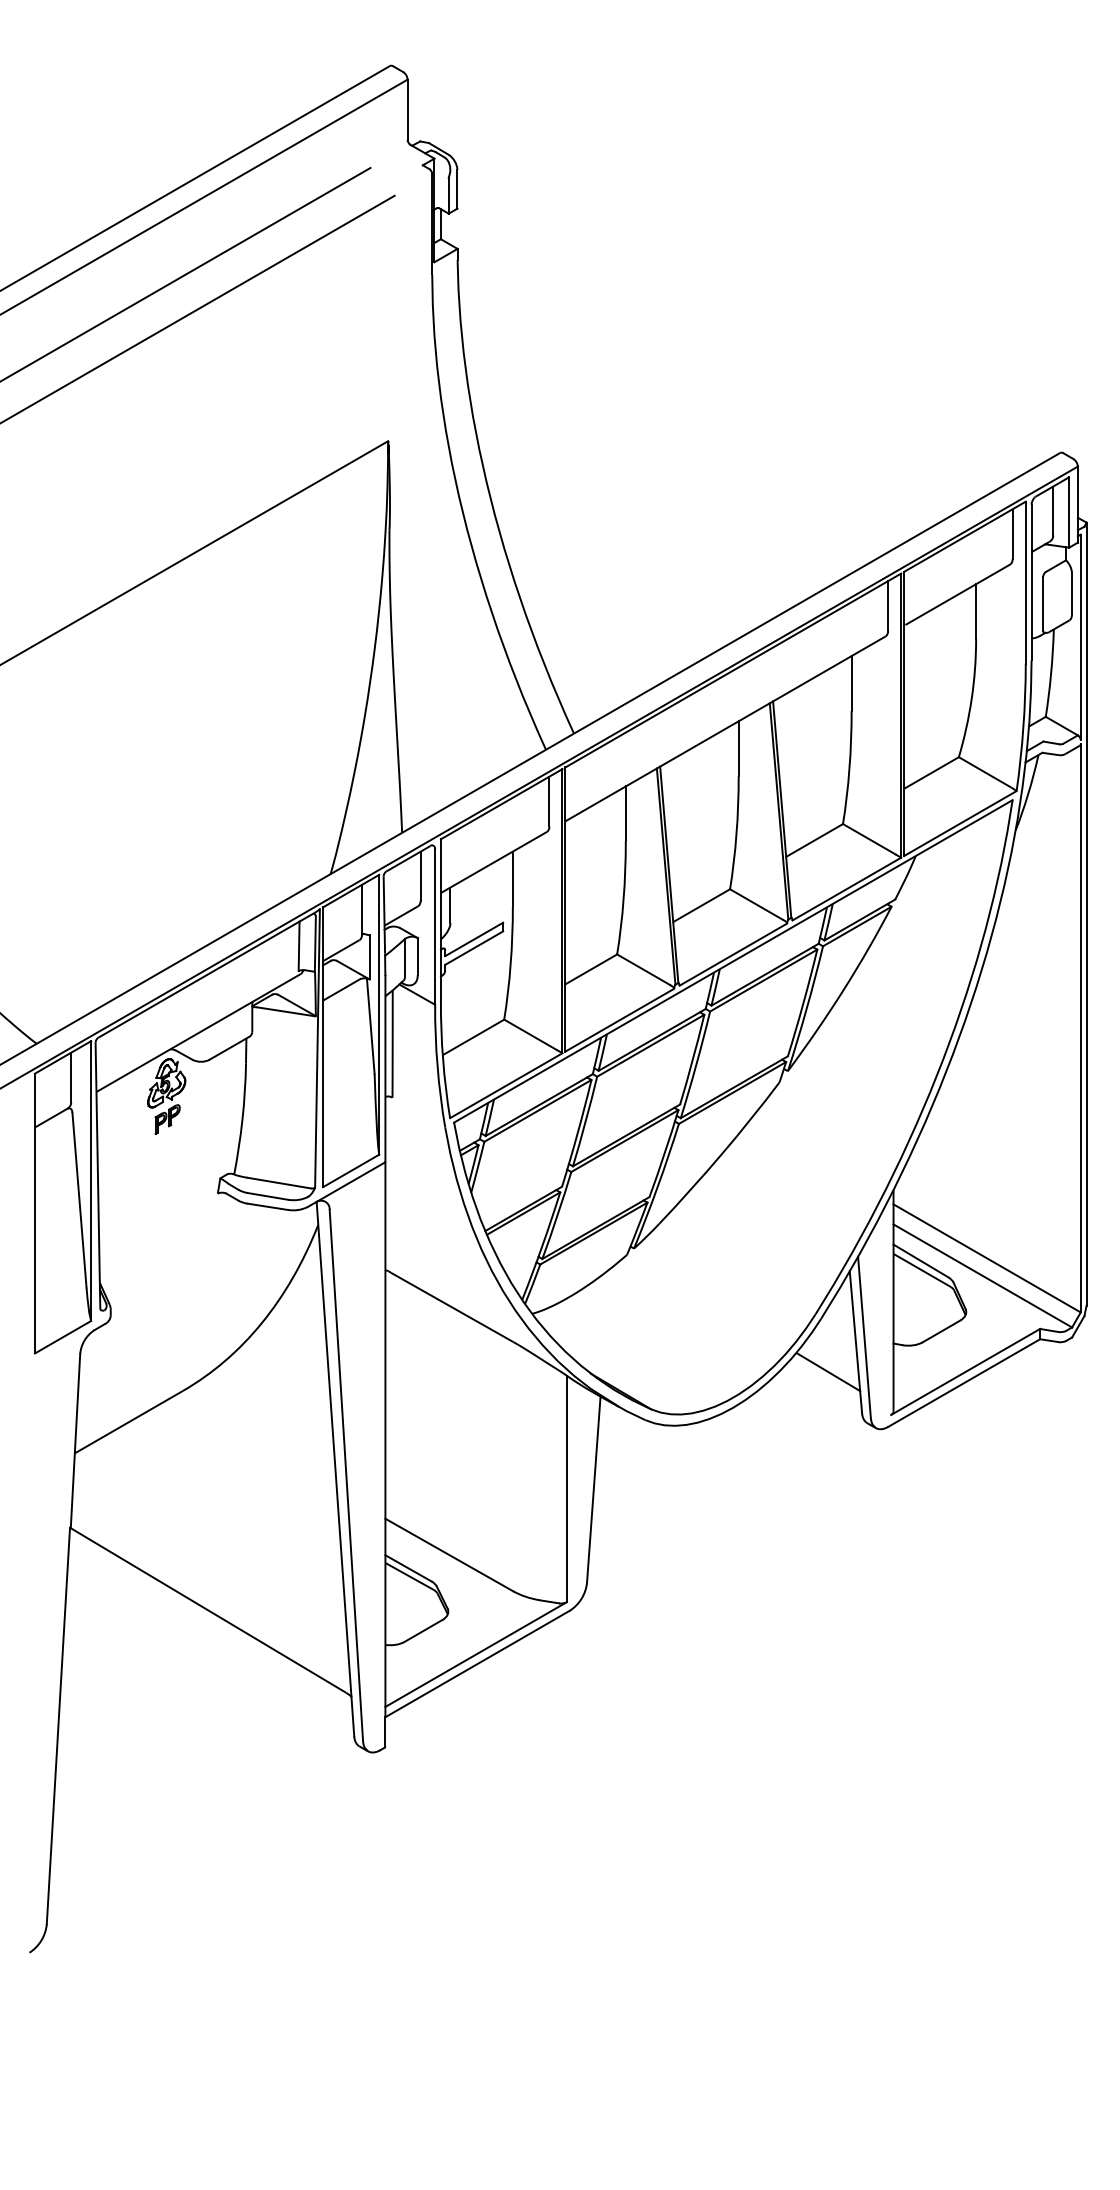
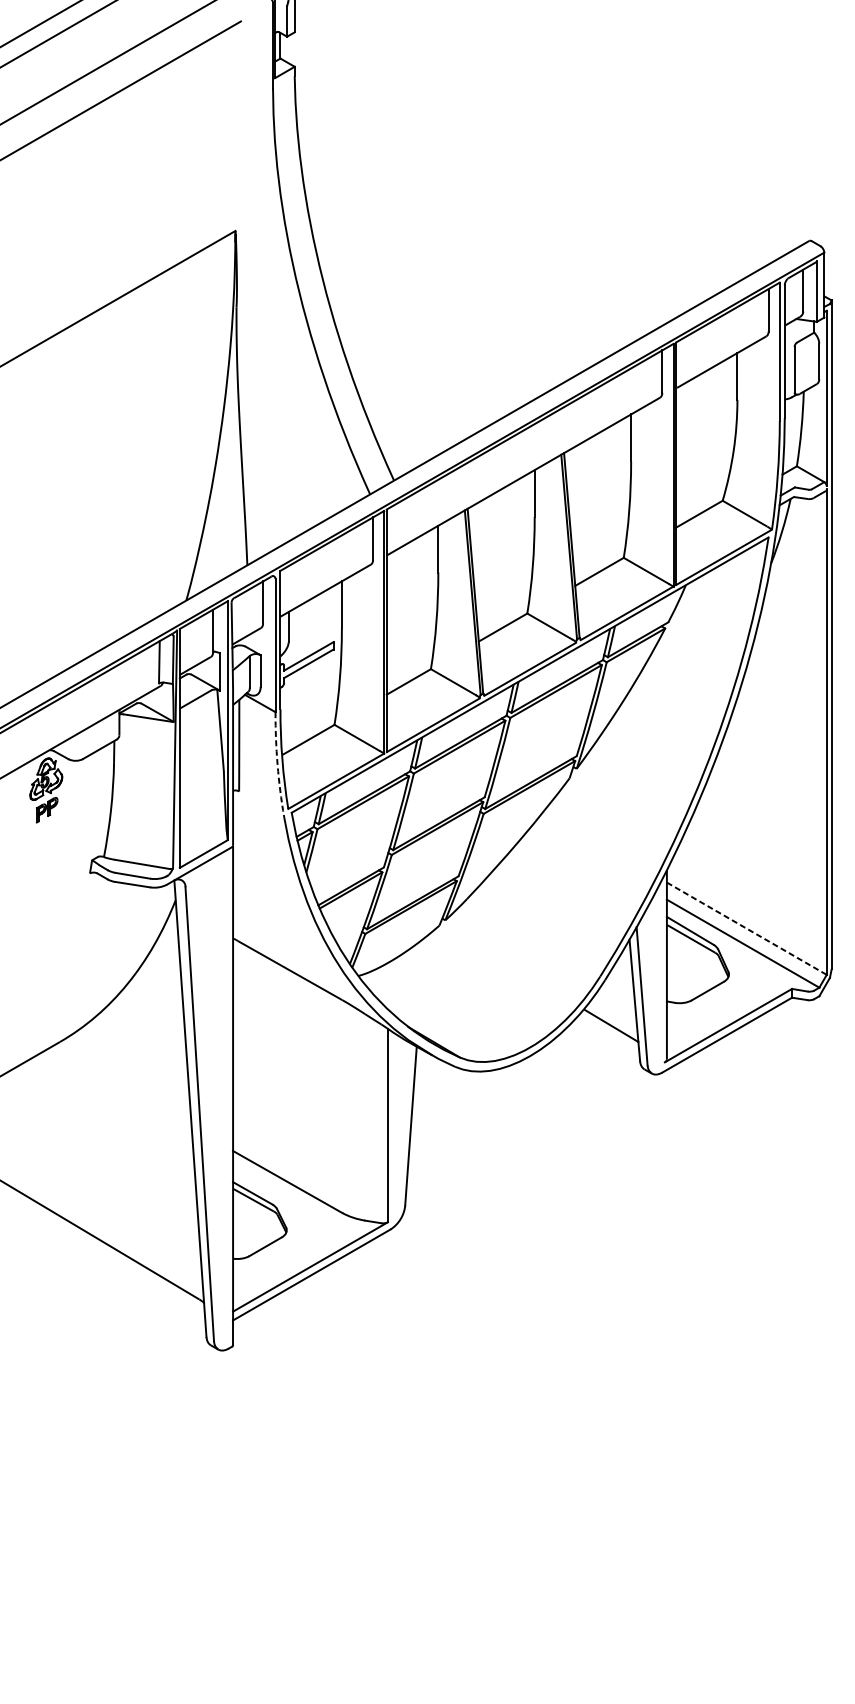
arc: (437, 1066) -> (277, 764), solid -> dashed
line: (987, 1258) -> (747, 928), solid -> dashed

